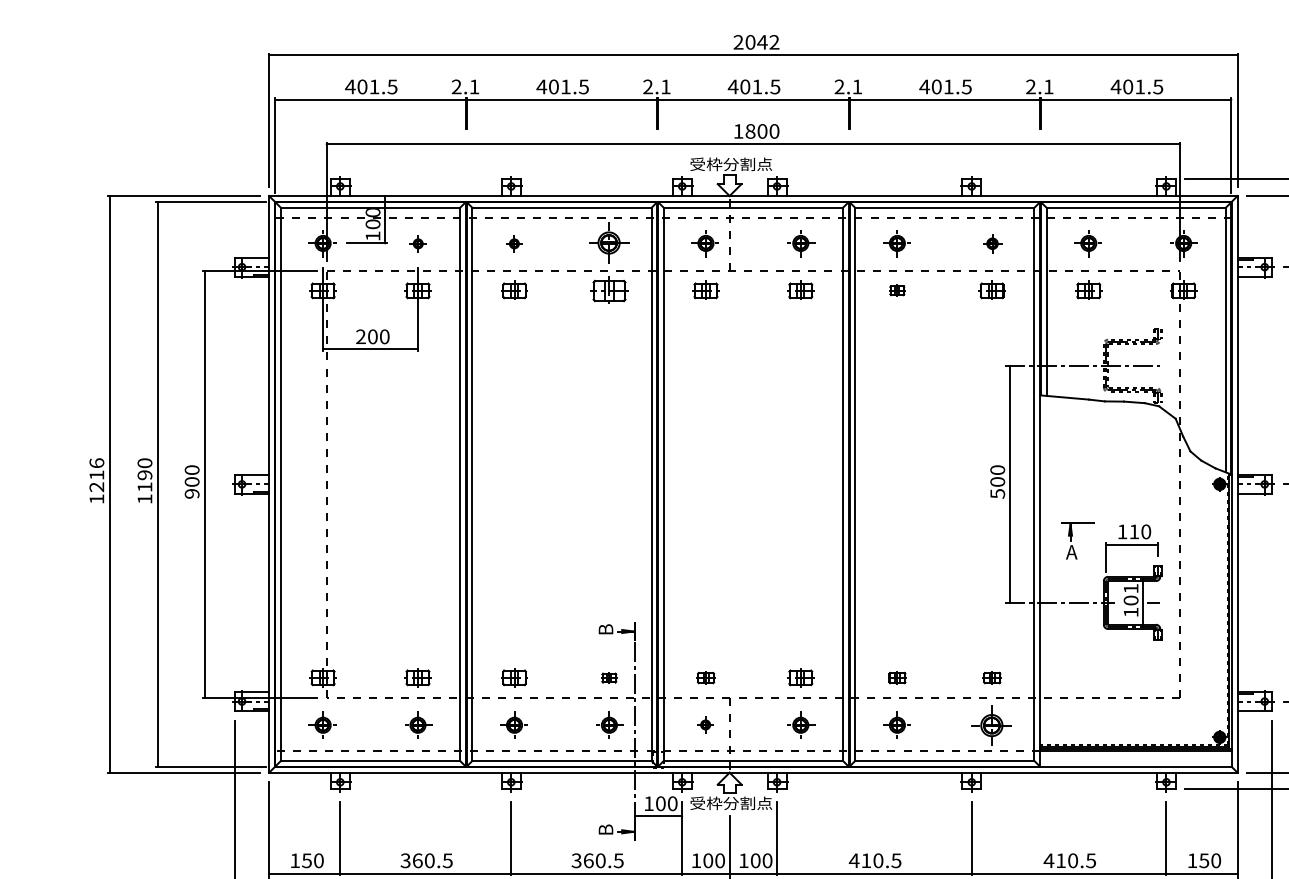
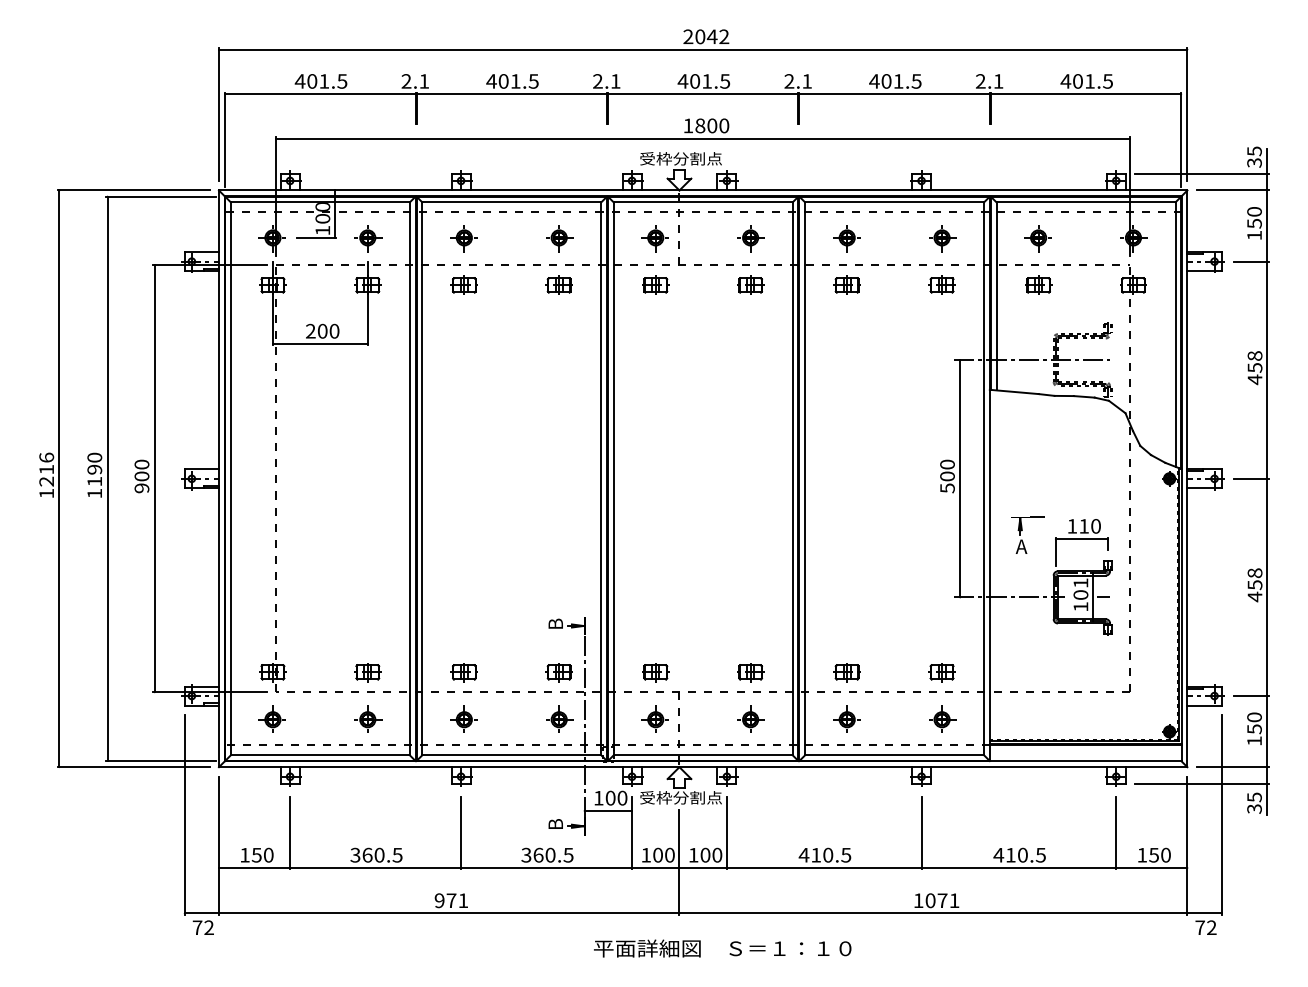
part: (418, 244) -> (368, 238), size x1.67
part: (513, 244) -> (463, 238), size x1.67
part: (609, 244) -> (559, 238), size x0.71
part: (992, 244) -> (942, 238), size x1.43
part: (608, 290) -> (558, 284), size x0.71
part: (896, 290) -> (846, 284), size x1.67
part: (608, 678) -> (558, 672), size x1.67
part: (705, 678) -> (655, 672), size x1.43
part: (896, 678) -> (846, 672), size x1.43
part: (991, 678) -> (941, 672), size x1.43
part: (704, 724) -> (654, 718), size x1.67
part: (992, 724) -> (942, 718), size x0.71

